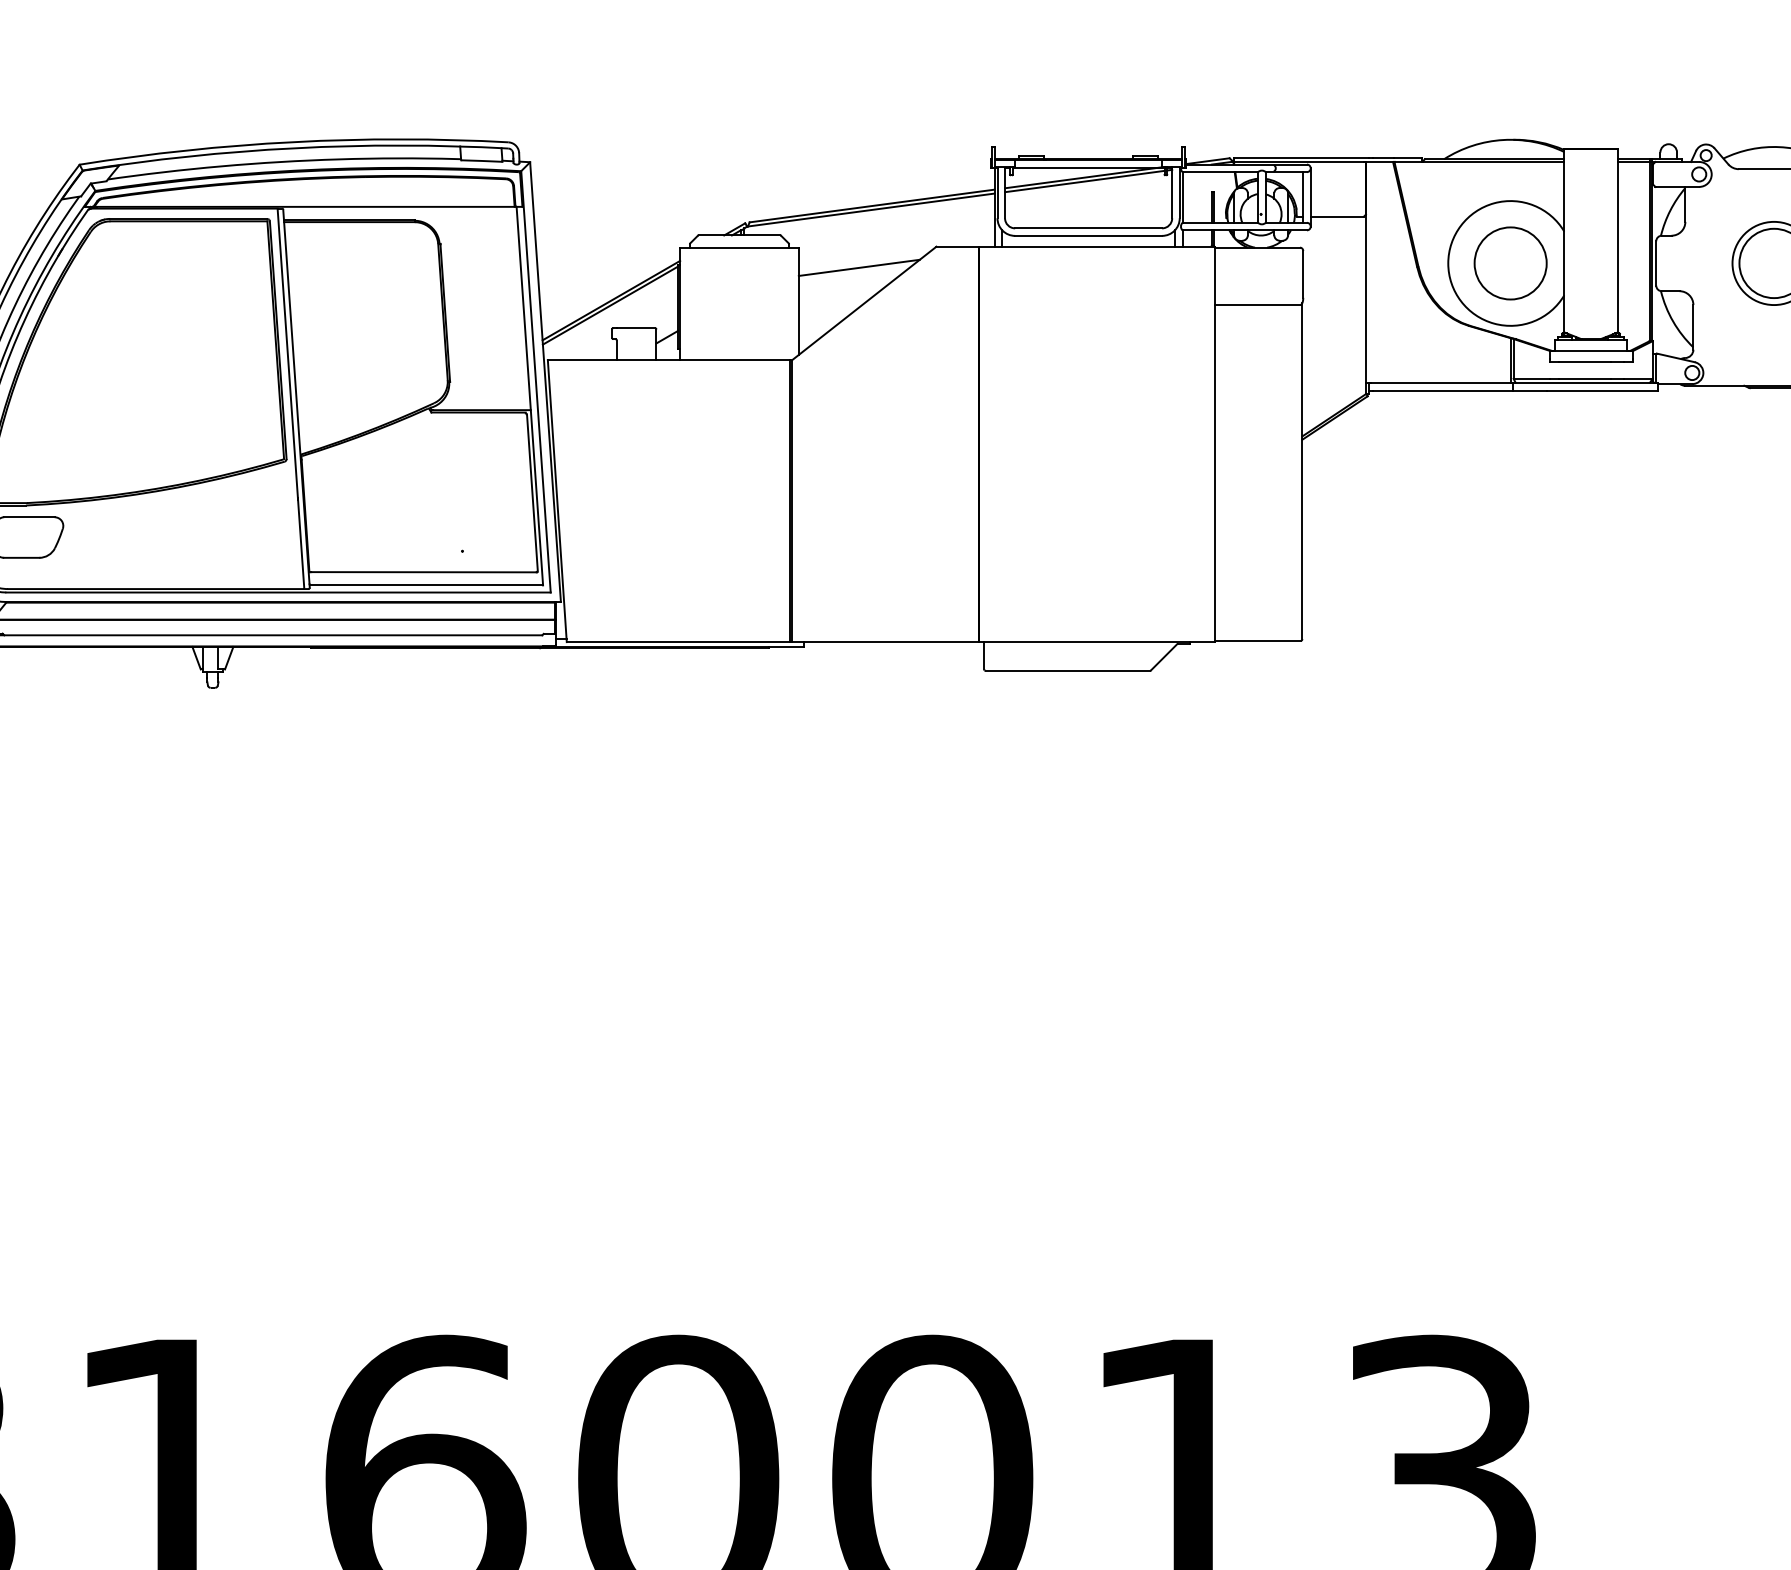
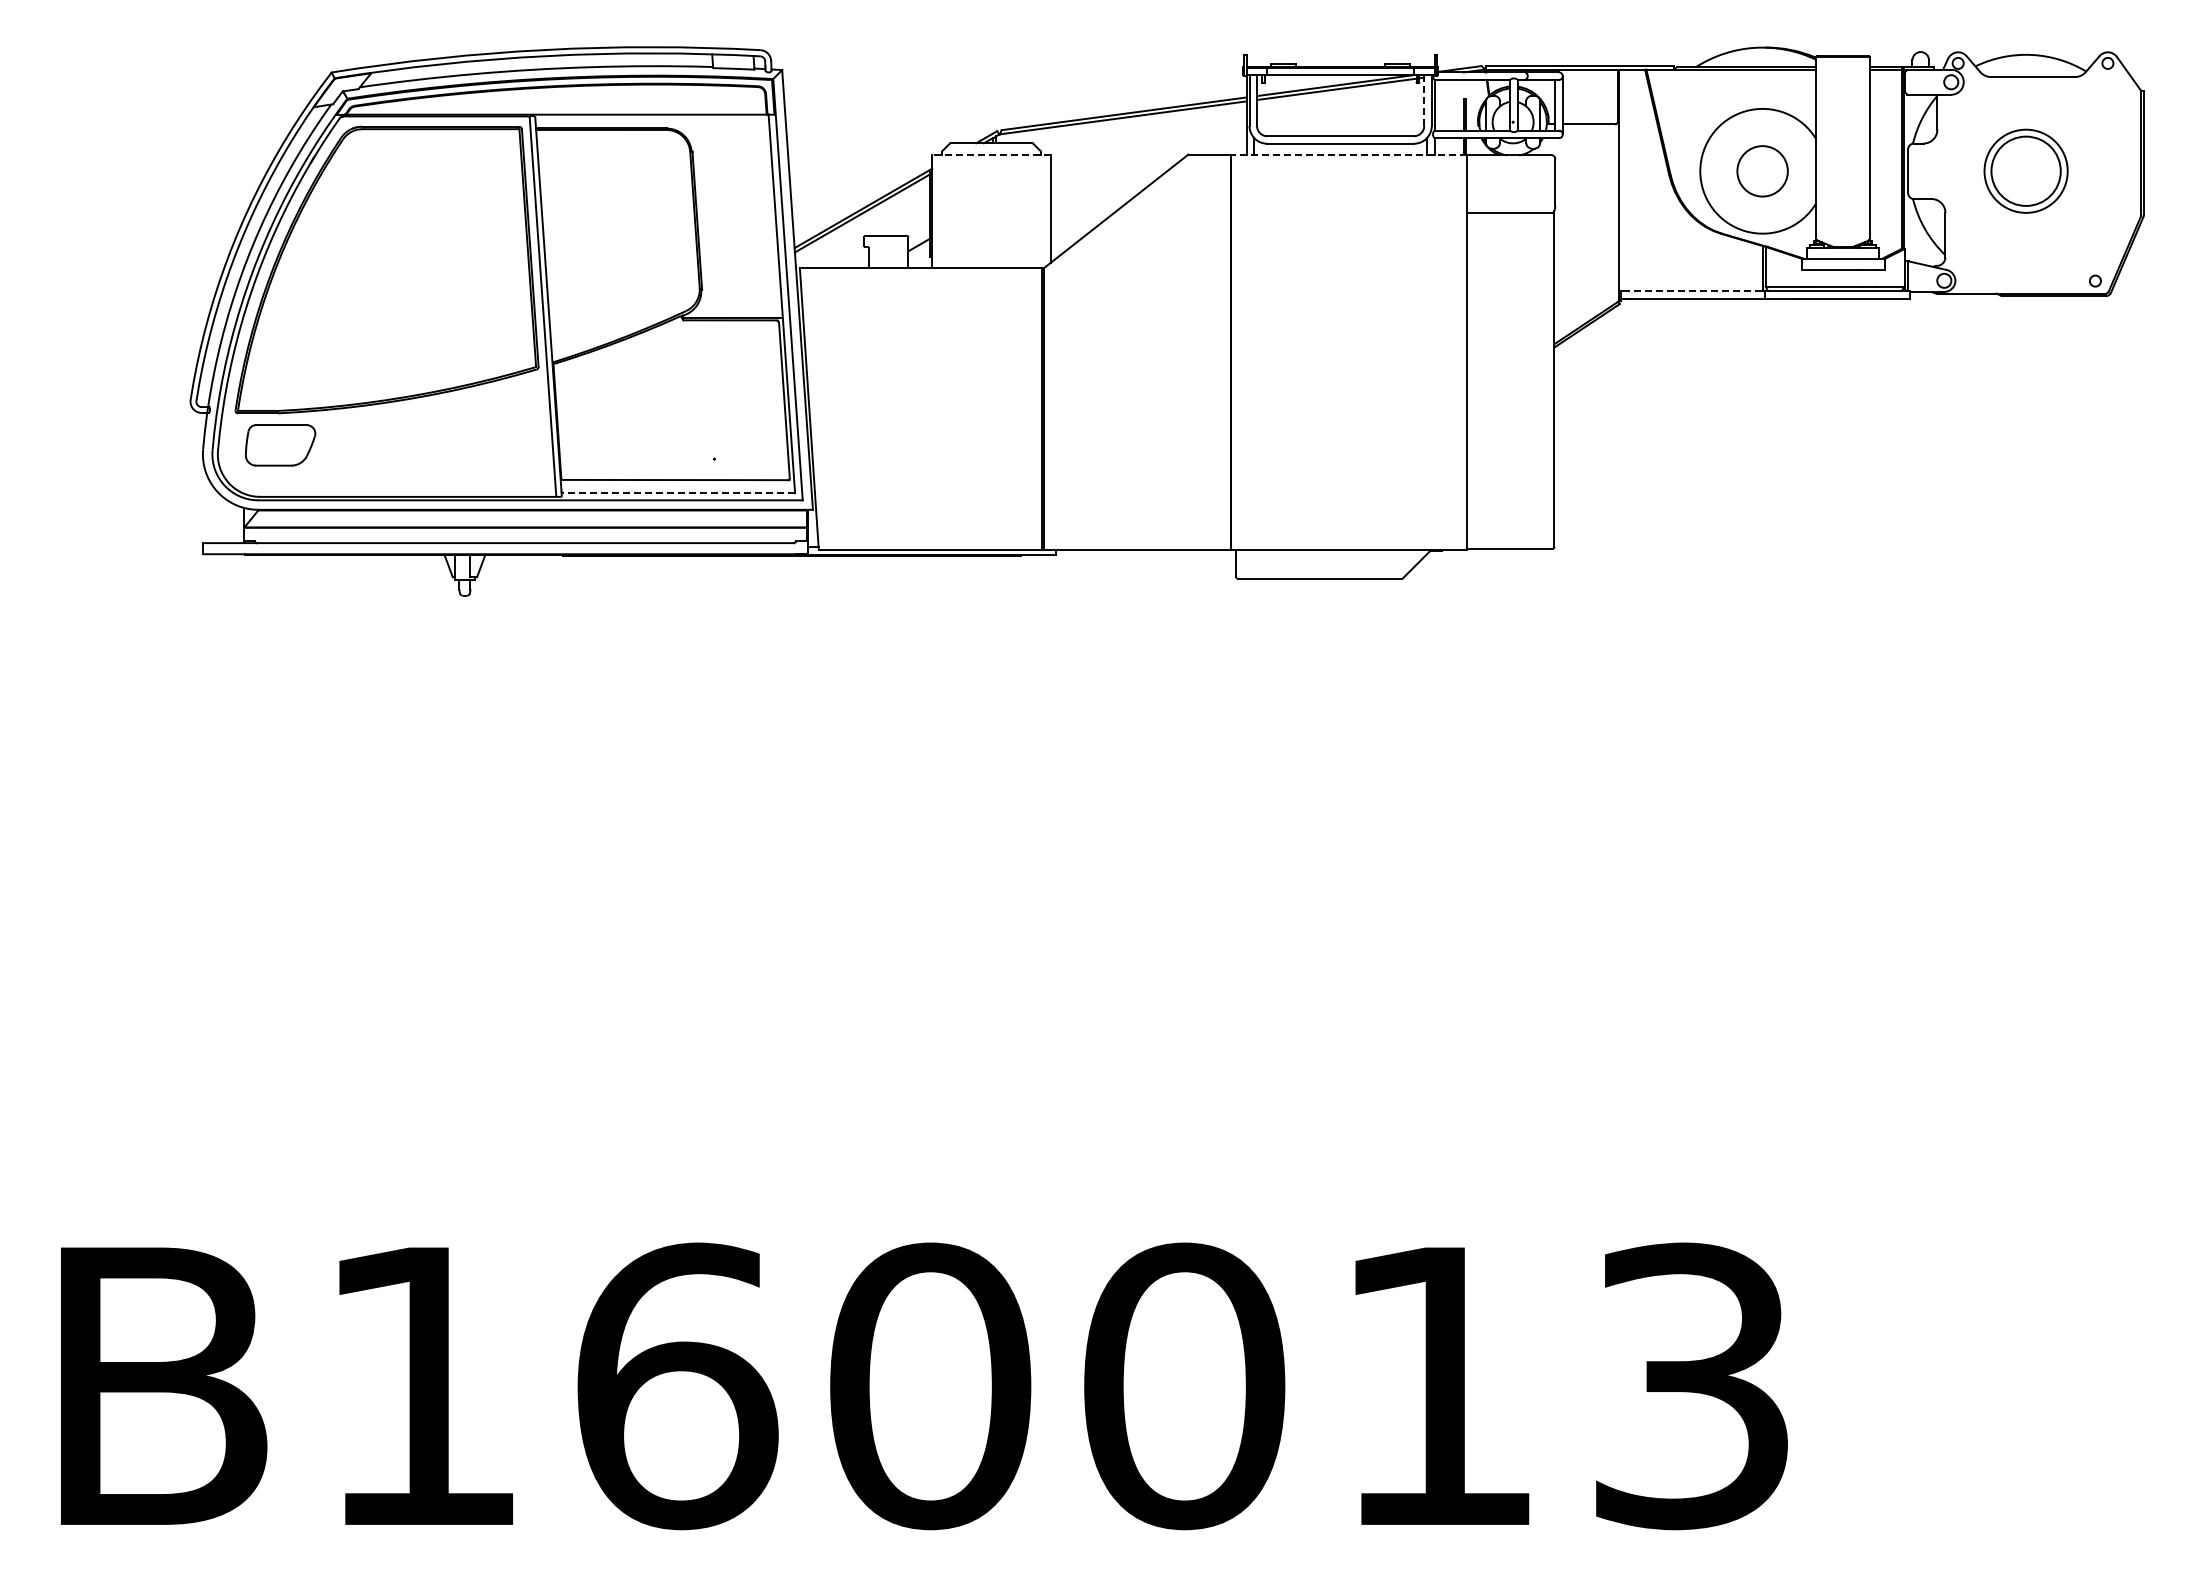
line: (1172, 192) -> (1424, 100), solid -> dashed
line: (1096, 246) -> (1348, 154), solid -> dashed
line: (739, 247) -> (991, 155), solid -> dashed
circle: (1510, 263) -> (1762, 171), size x0.7
line: (858, 267) -> (1110, 175), removed
line: (1441, 383) -> (1693, 291), solid -> dashed
line: (426, 585) -> (678, 493), solid -> dashed

